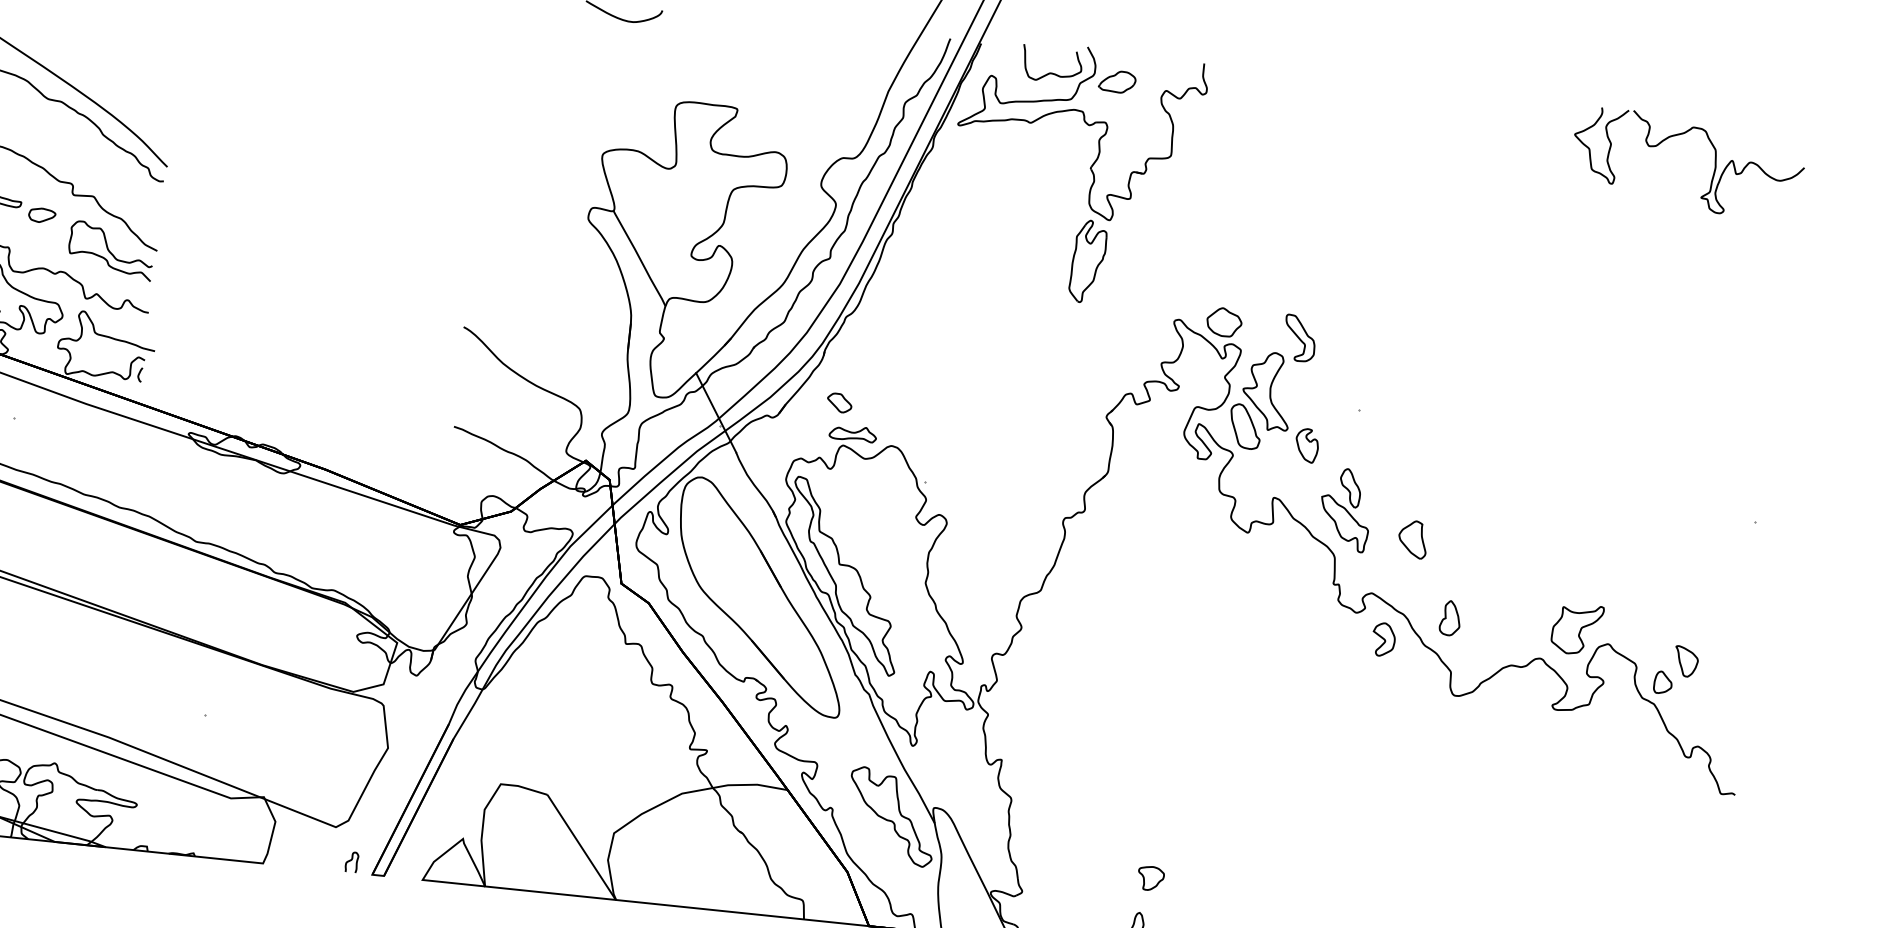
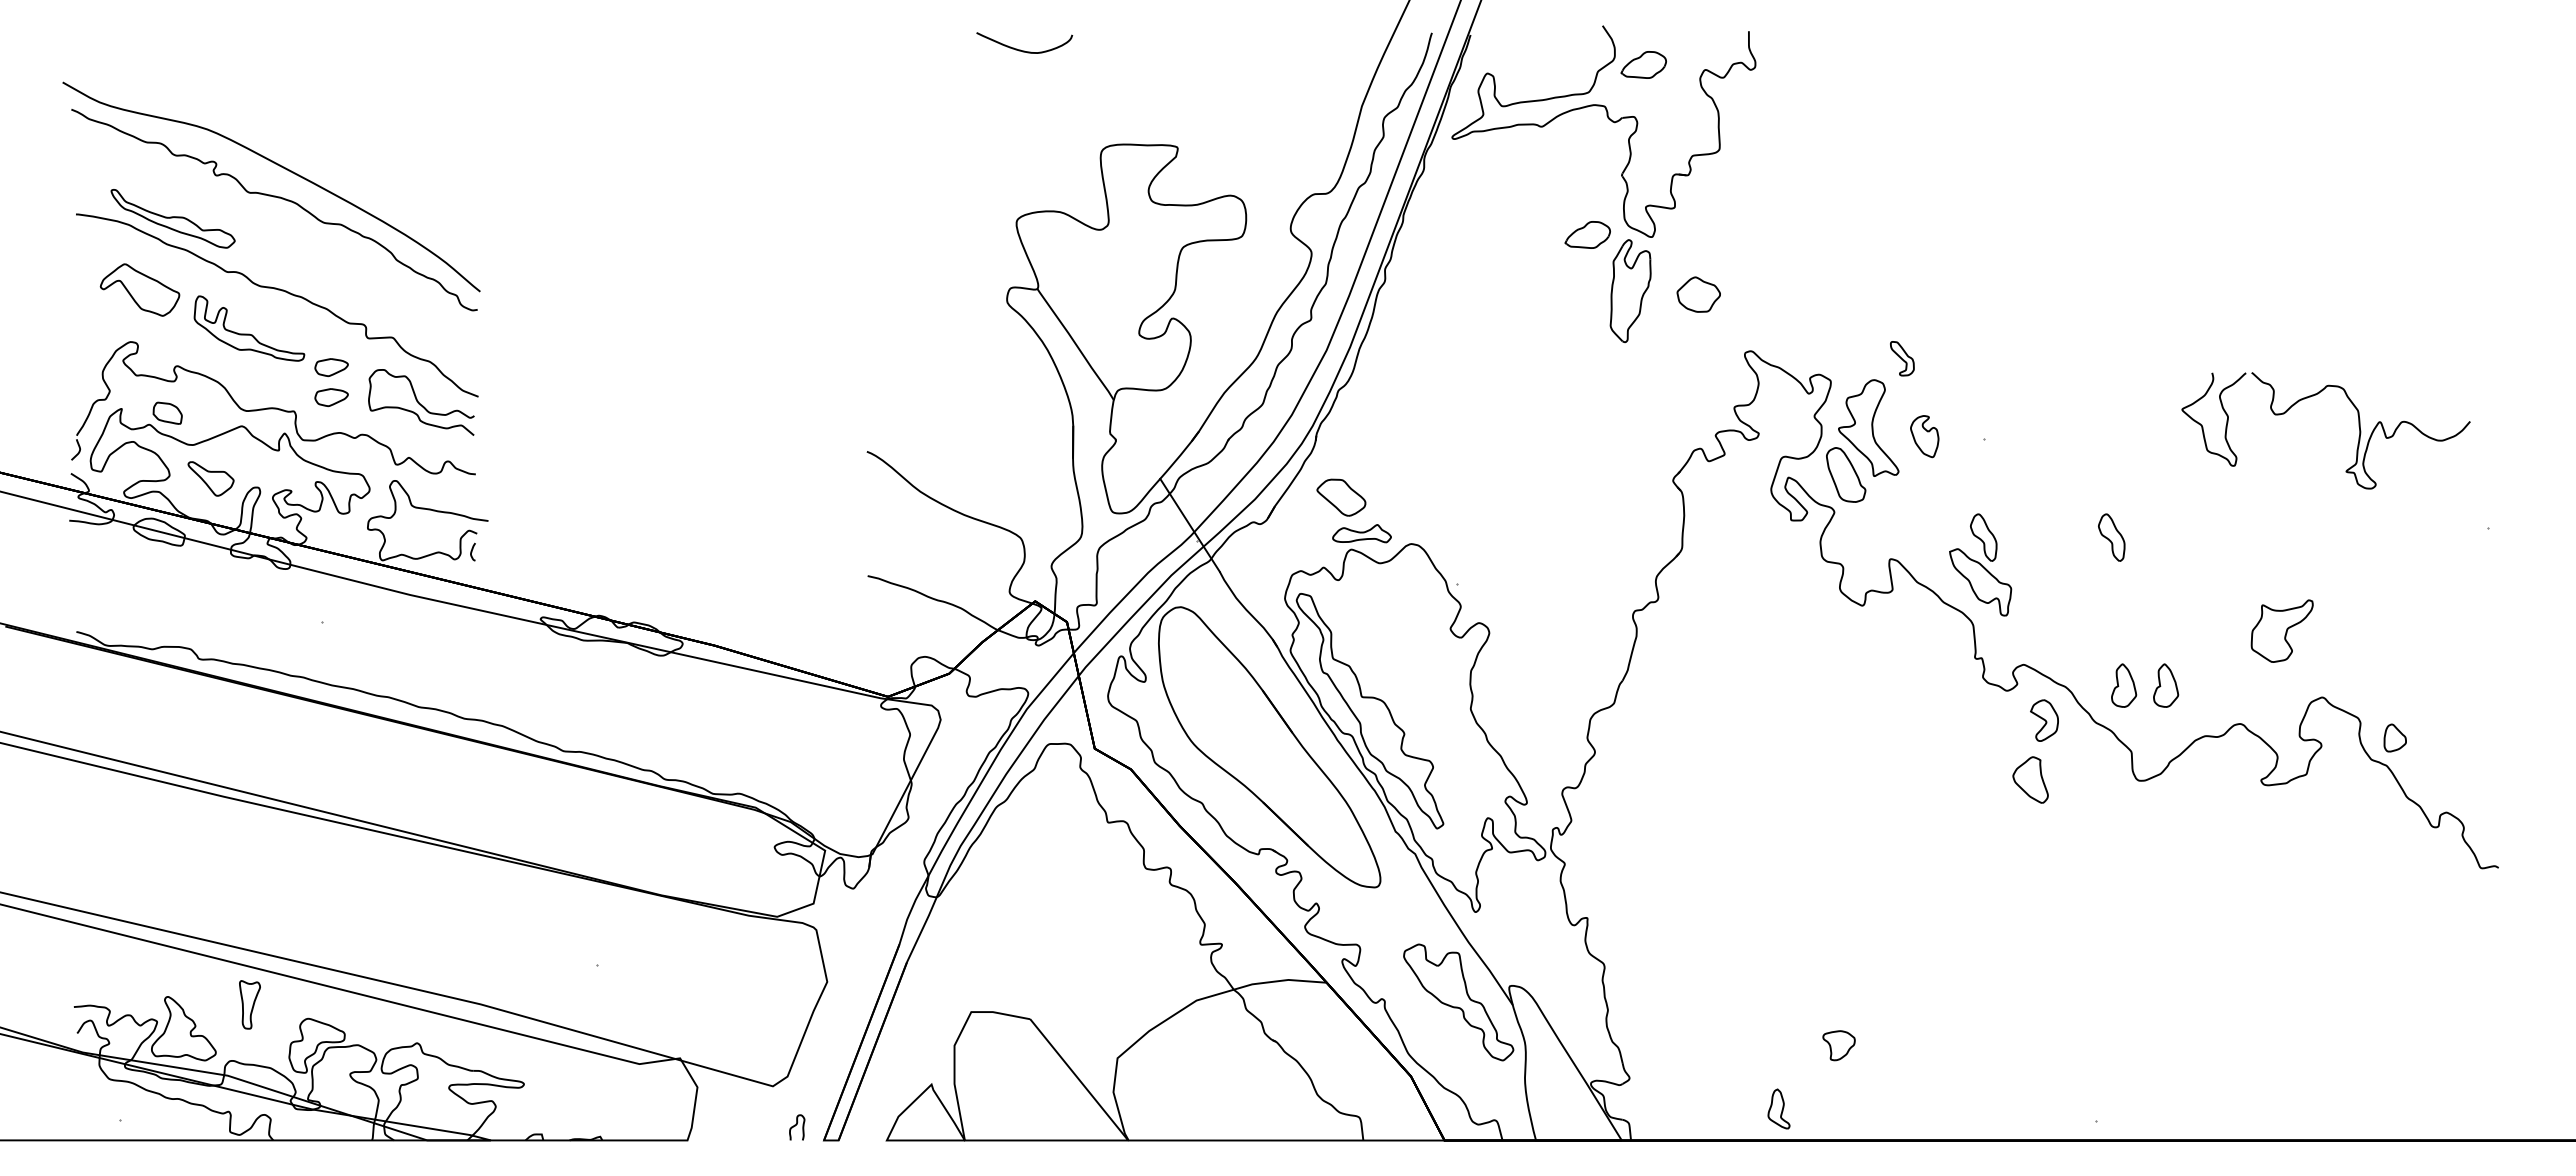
curve: (1050, 72) -> (1560, 62), removed
part: (1714, 162) -> (2358, 426), moved
part: (1058, 212) -> (1587, 234), added
part: (39, 239) -> (331, 397), added
part: (1224, 322) -> (1698, 294), moved
part: (1300, 338) -> (1902, 358), size x0.6
part: (839, 402) -> (1341, 497), size x1.6
part: (1306, 445) -> (1924, 436), moved
part: (1452, 498) -> (2111, 537), added
part: (1412, 539) -> (2030, 779), moved
part: (1484, 621) -> (2166, 685), added
part: (1576, 628) -> (2281, 630), moved
part: (1686, 661) -> (2421, 709), removed
part: (1150, 878) -> (1838, 1045), moved

